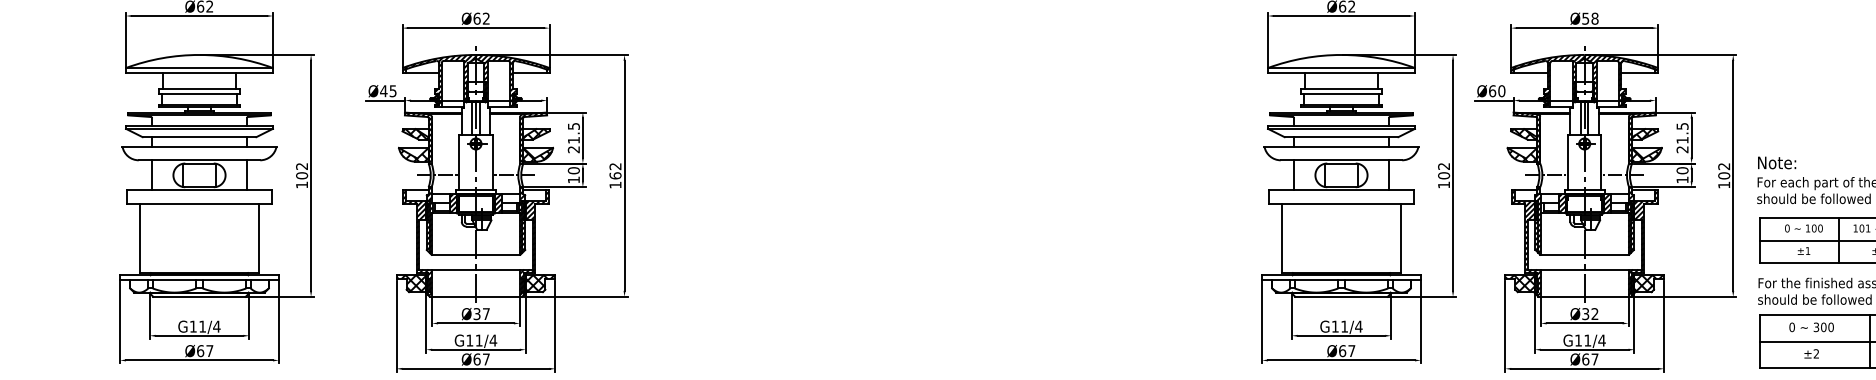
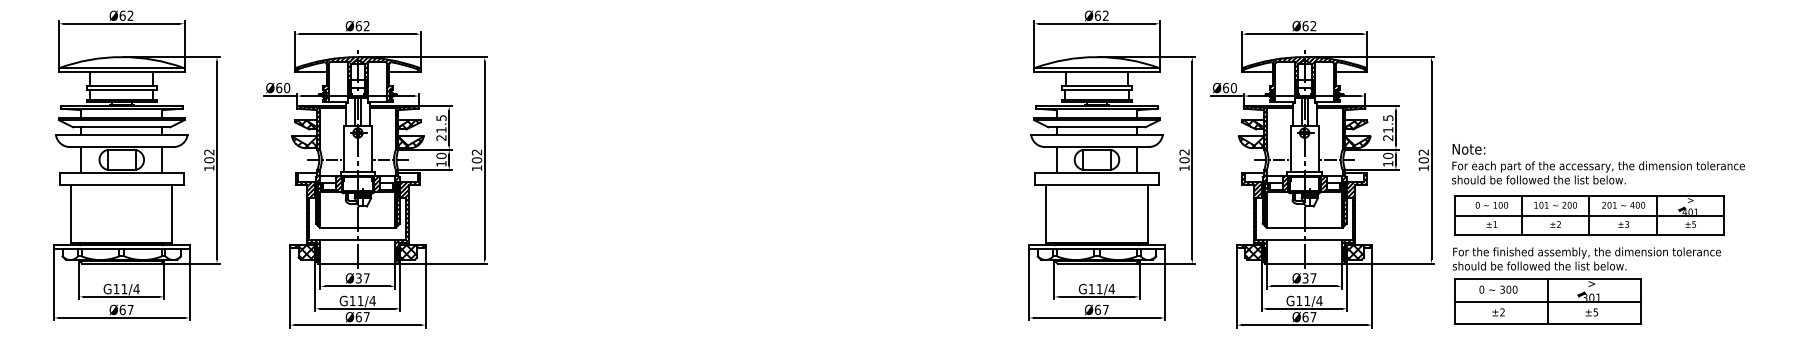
text: (1590, 19) -> (1309, 26), Ø58 -> Ø62
text: (388, 90) -> (283, 87), Ø45 -> Ø60
text: (614, 176) -> (476, 160), 162 -> 102
text: (1595, 314) -> (1313, 278), Ø32 -> Ø37

